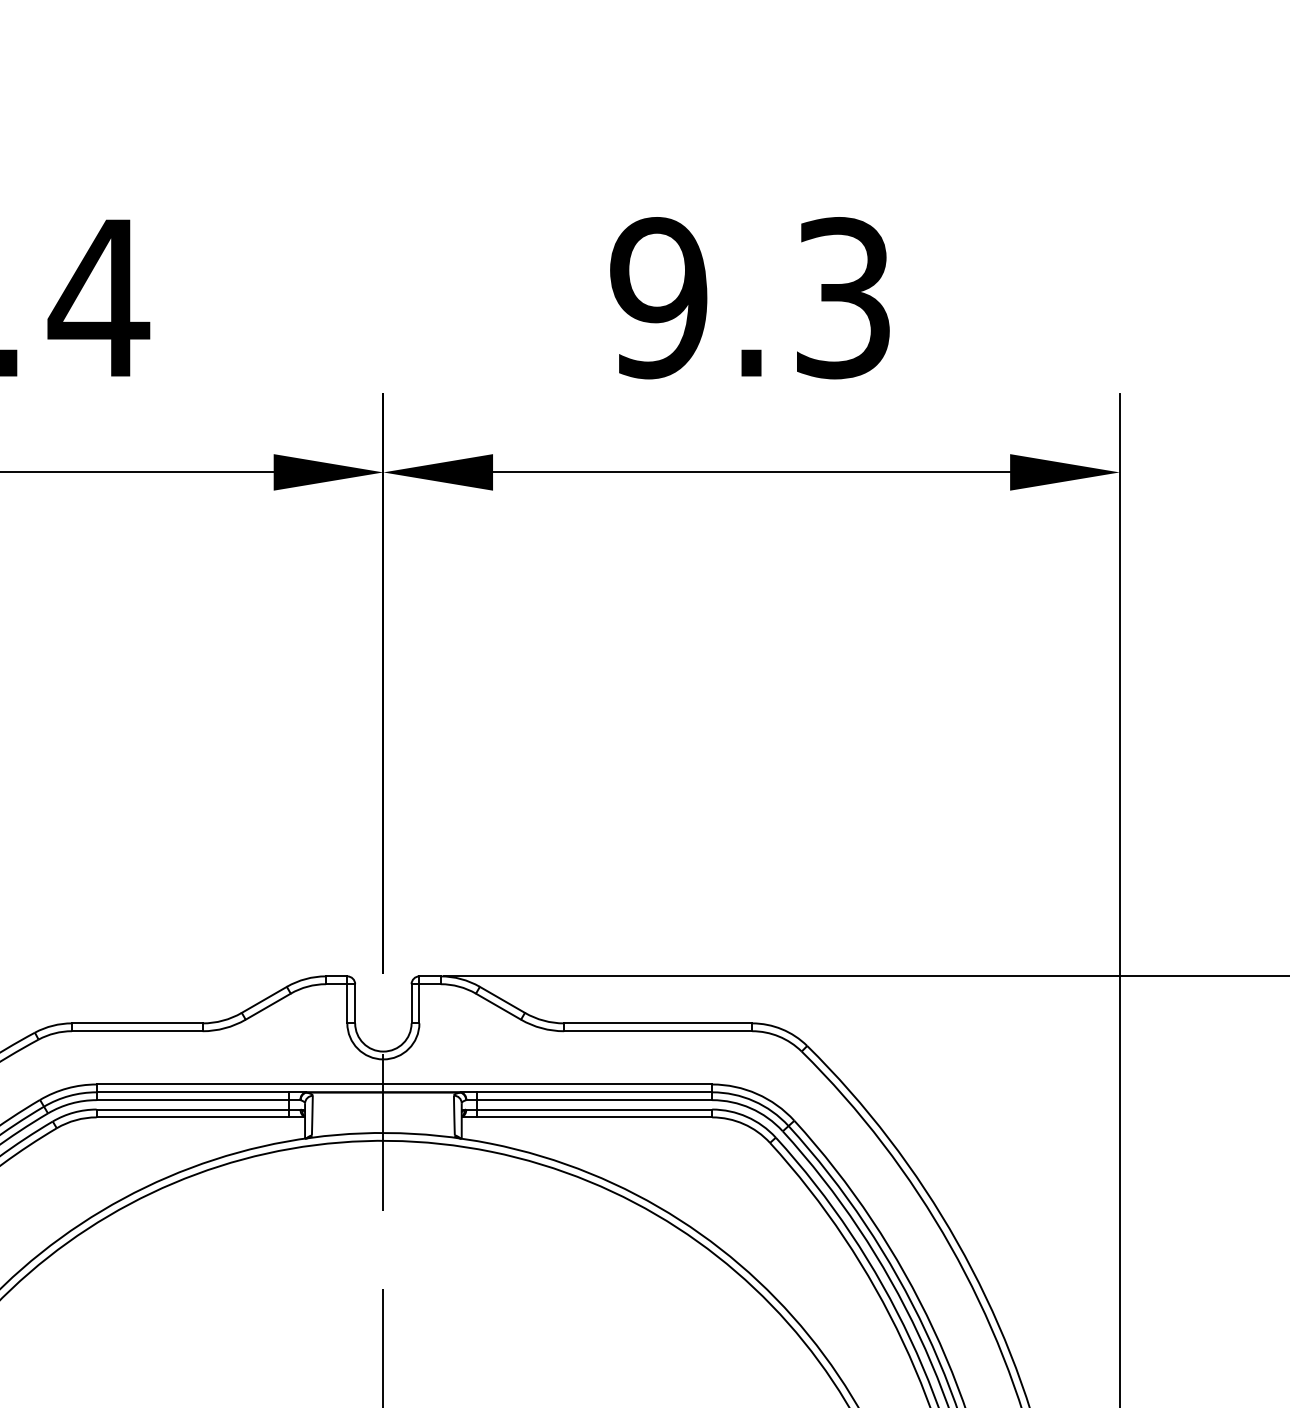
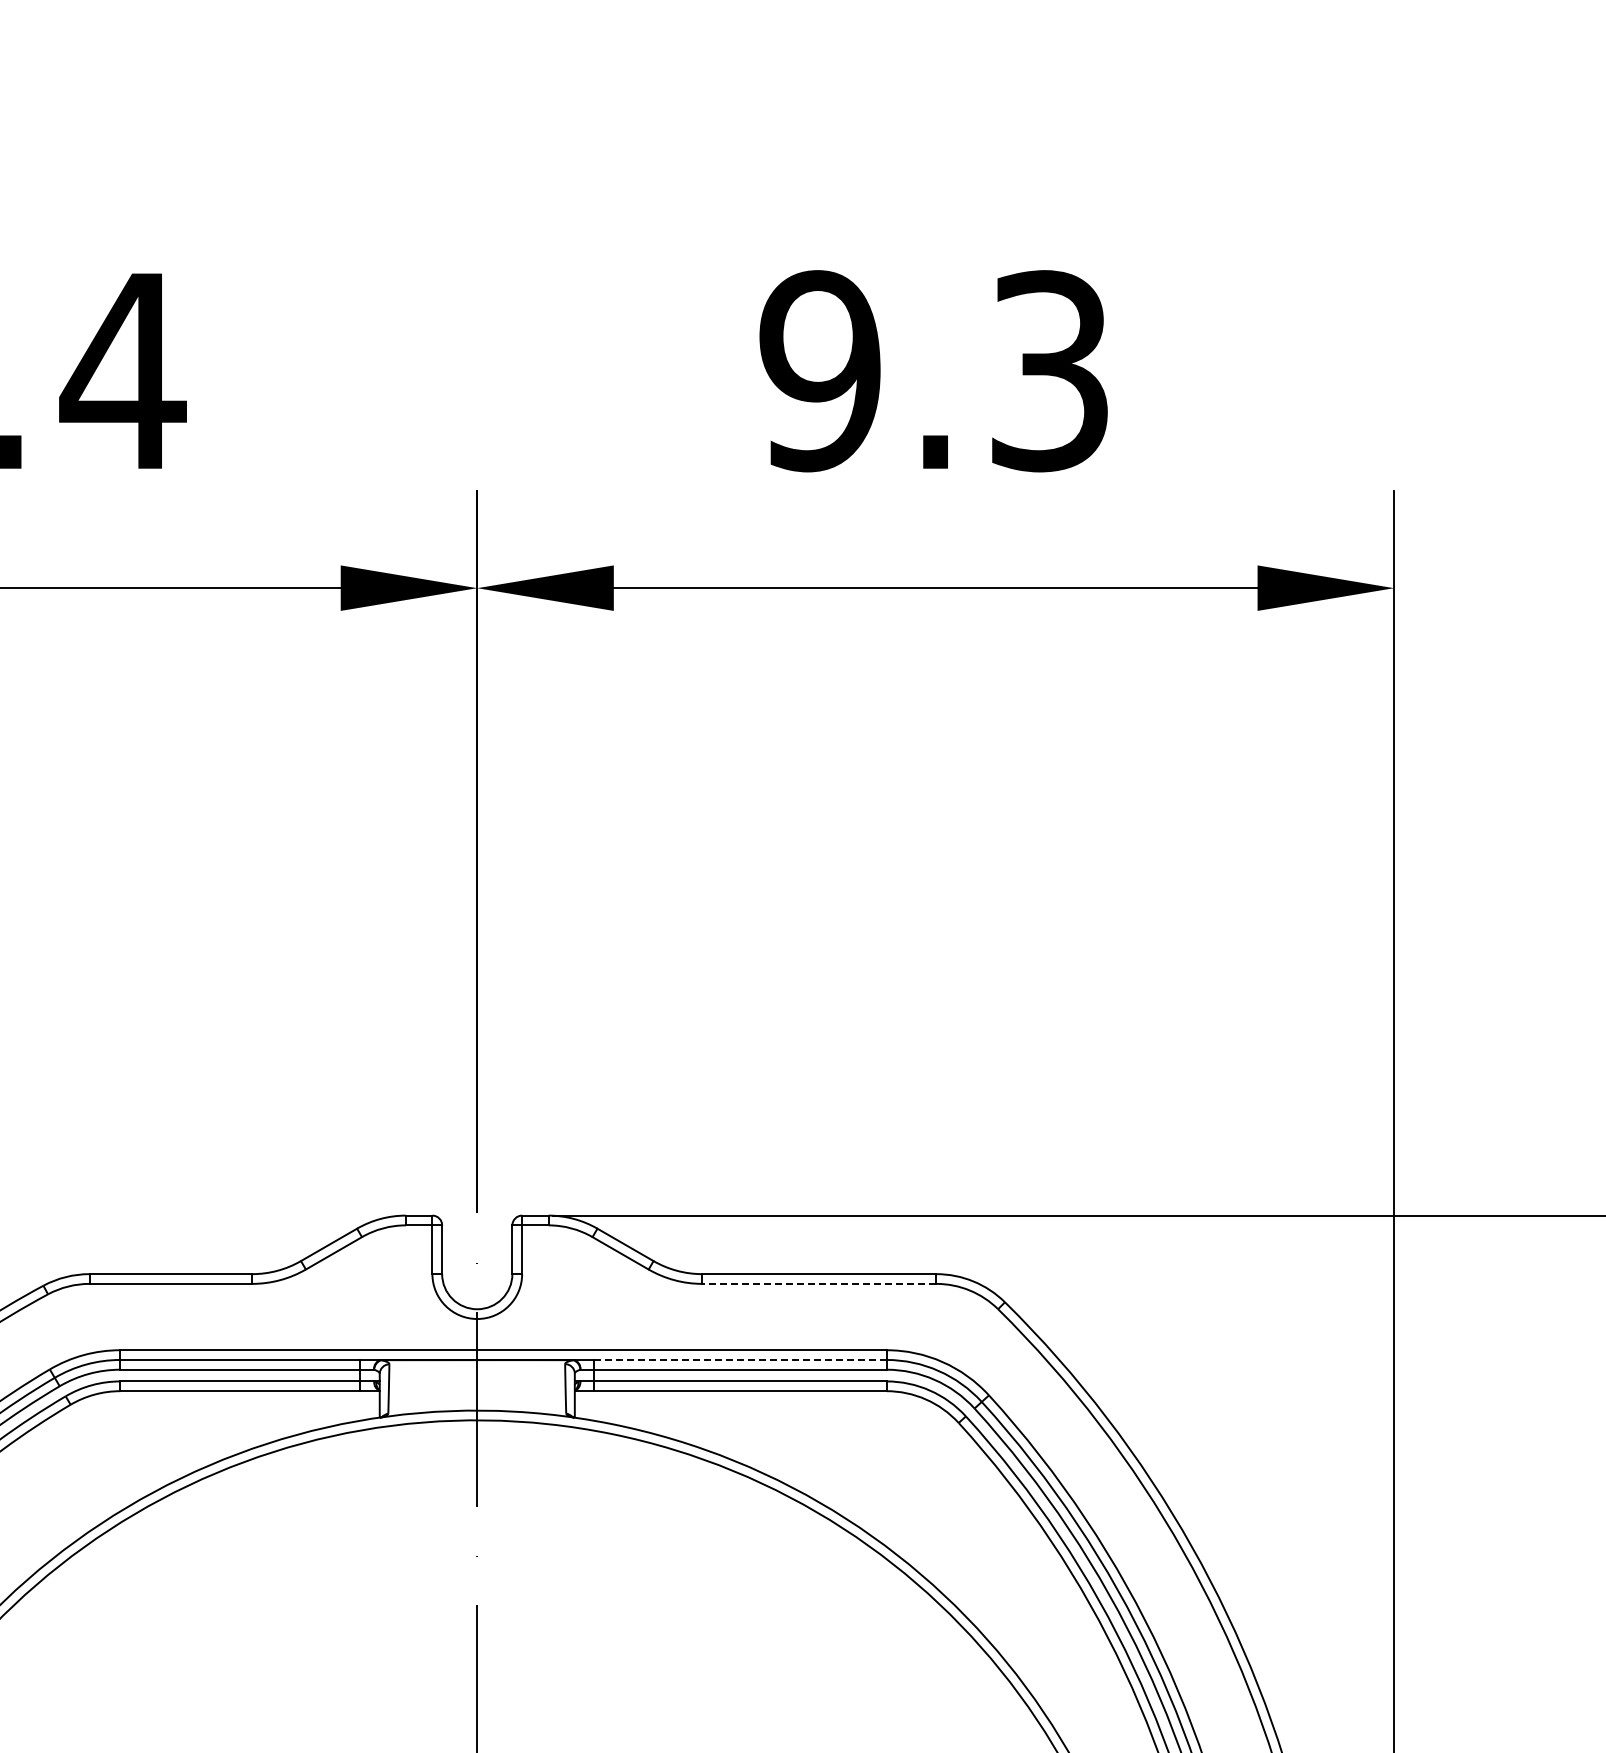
line: (657, 1030) -> (818, 1283), solid -> dashed
line: (595, 1091) -> (741, 1359), solid -> dashed

